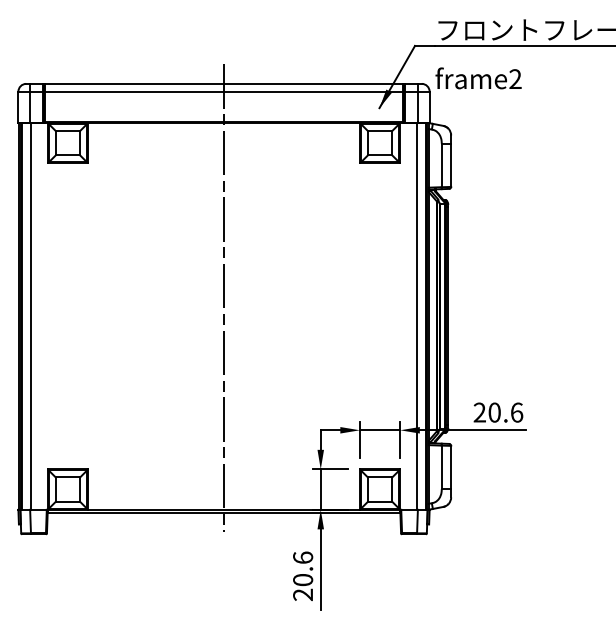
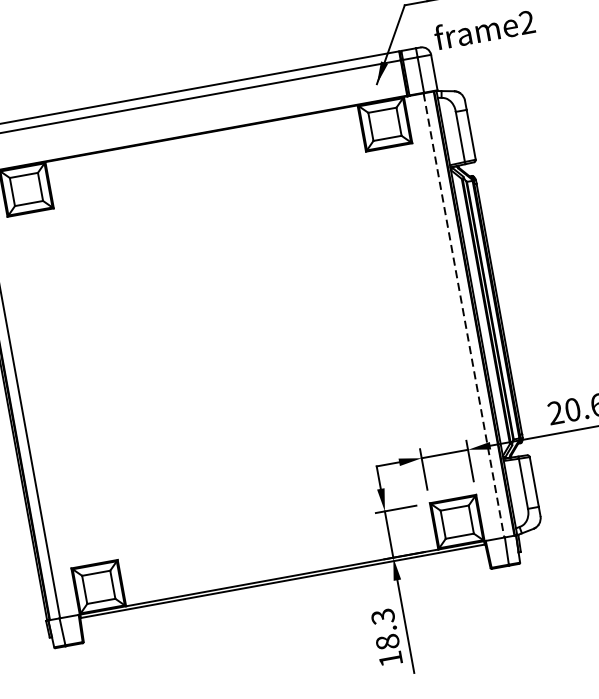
line: (224, 298) -> (238, 335), removed
line: (417, 316) -> (464, 315), solid -> dashed
text: (303, 576) -> (387, 637), 20.6 -> 18.3

